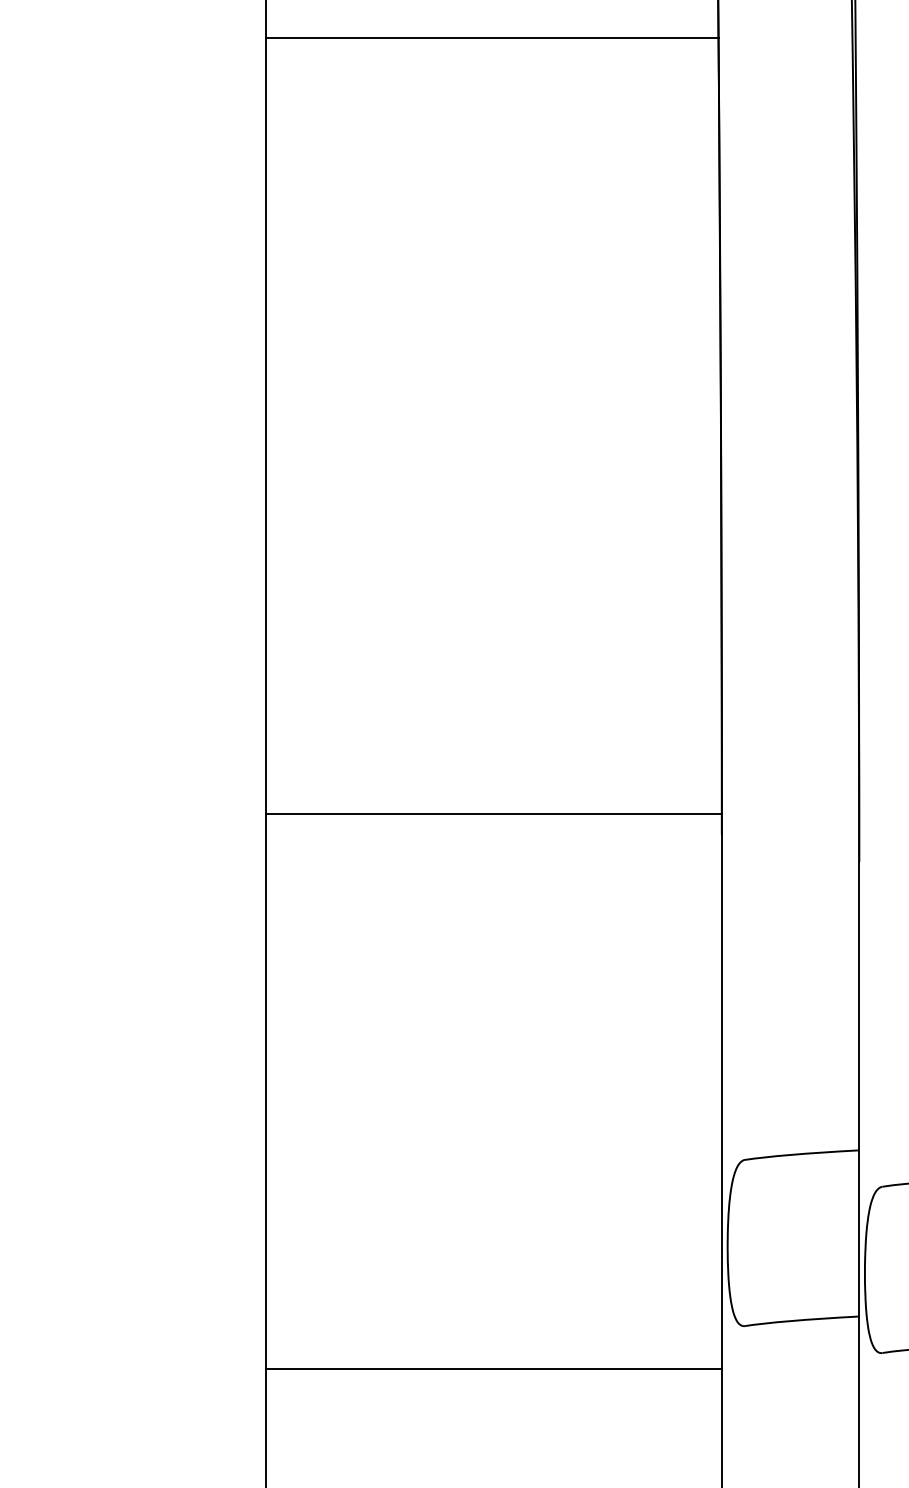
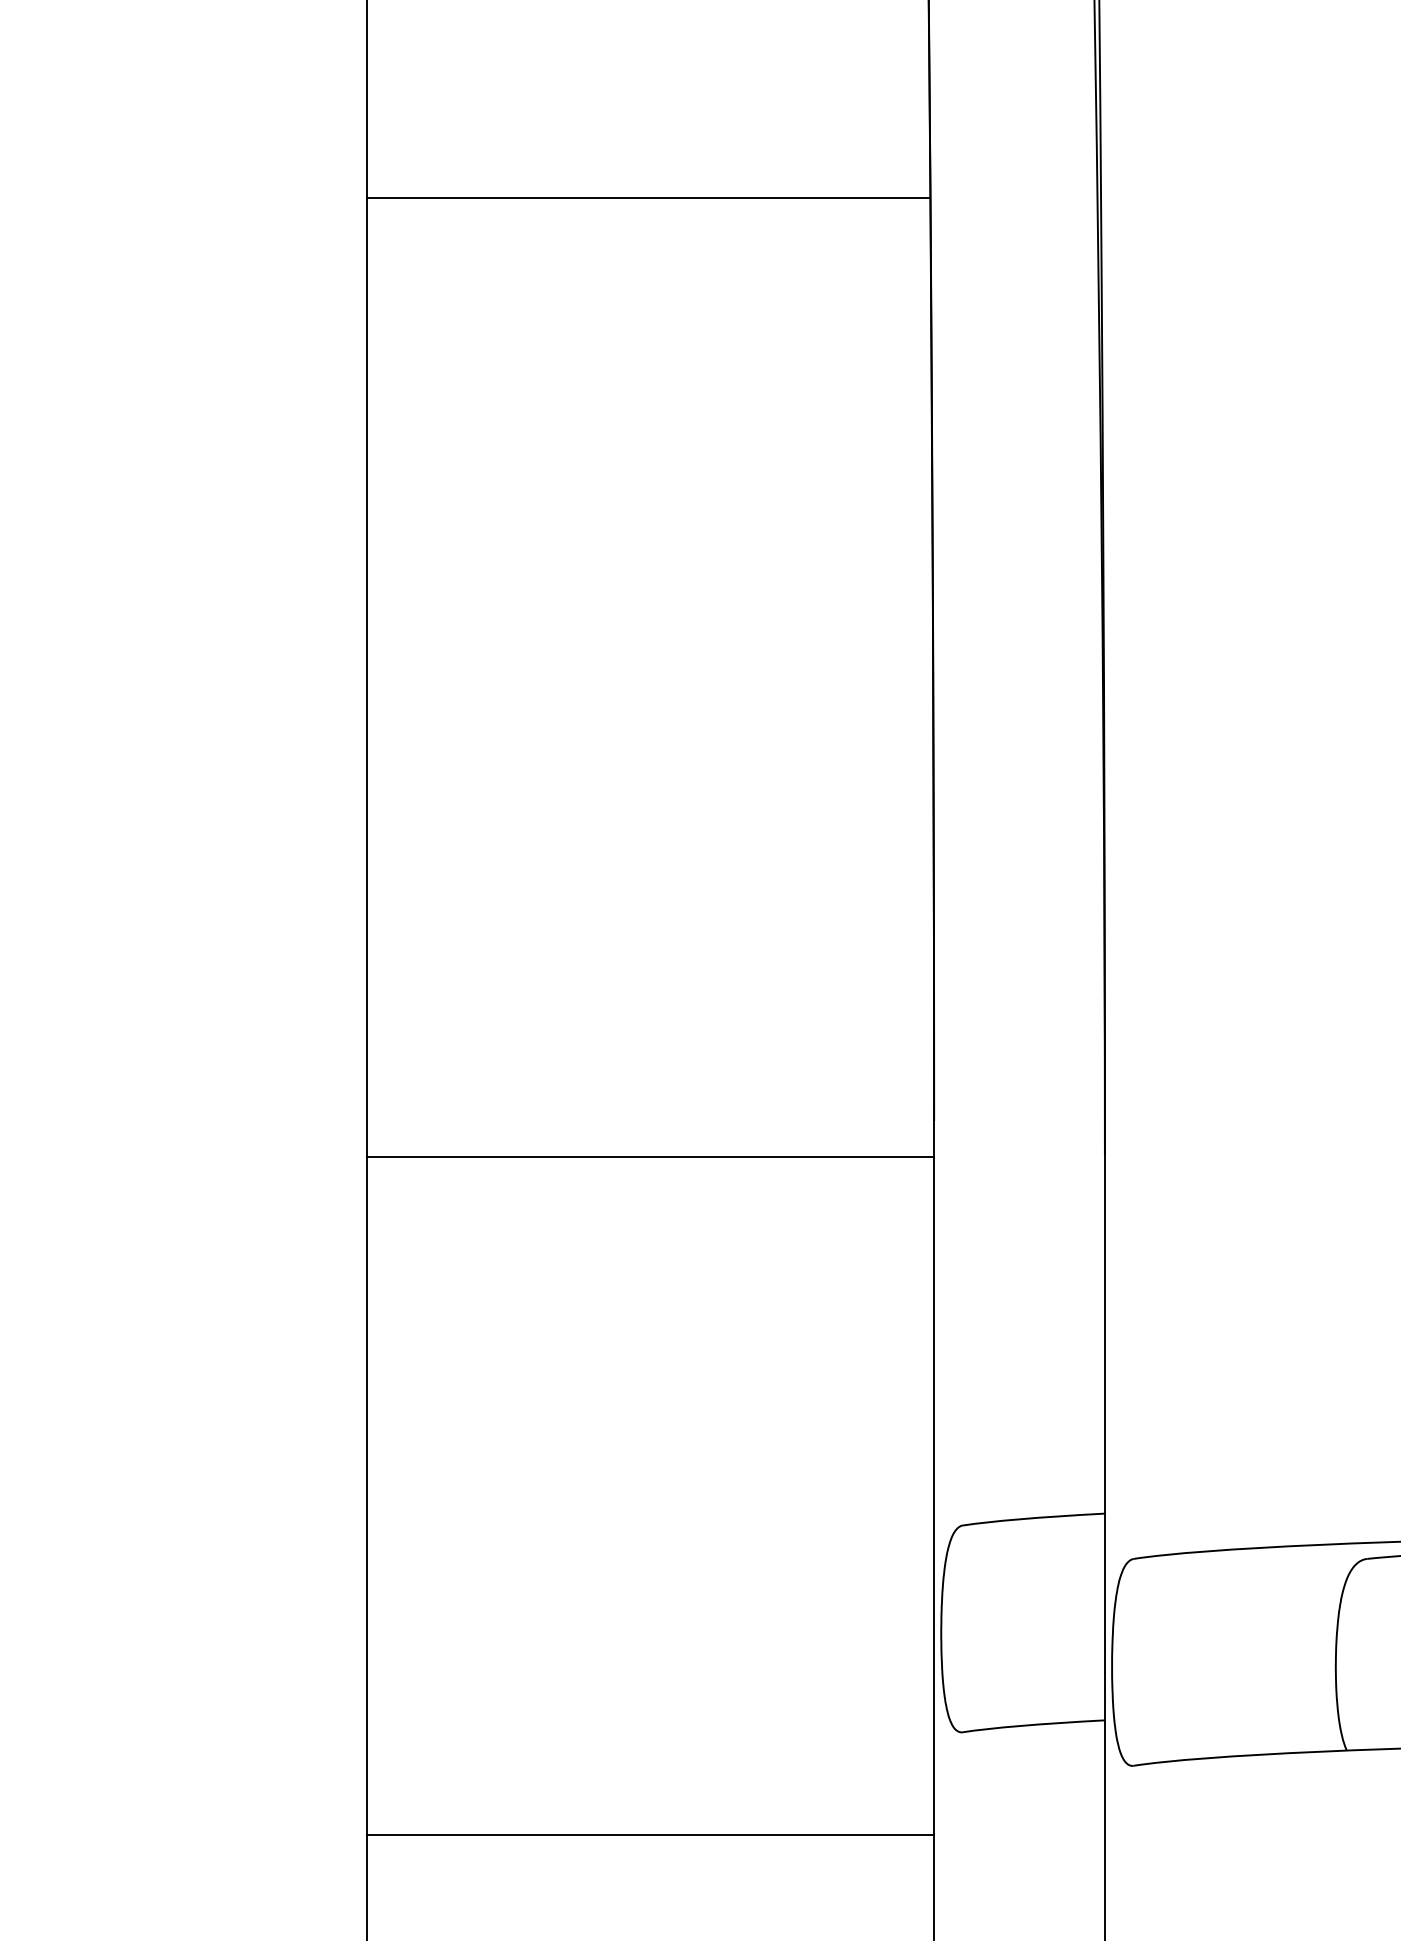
line: (491, 37) -> (647, 197), moved
line: (493, 814) -> (650, 1156), moved
line: (493, 1368) -> (650, 1834), moved

